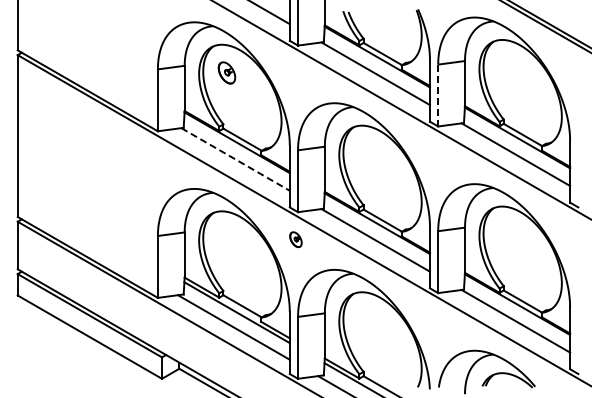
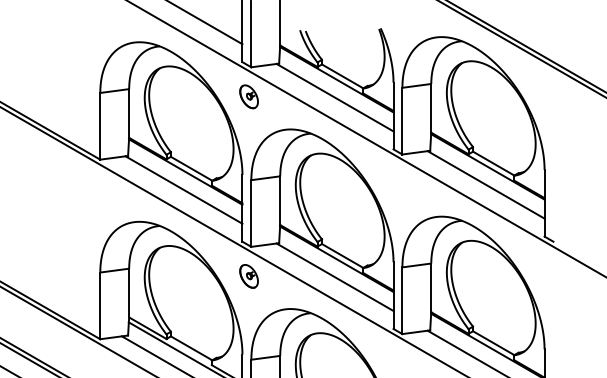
part: (226, 72) -> (248, 96), moved
line: (438, 95) -> (402, 121), dashed -> solid
line: (235, 159) -> (183, 190), dashed -> solid
part: (295, 239) -> (248, 276), size x1.43

